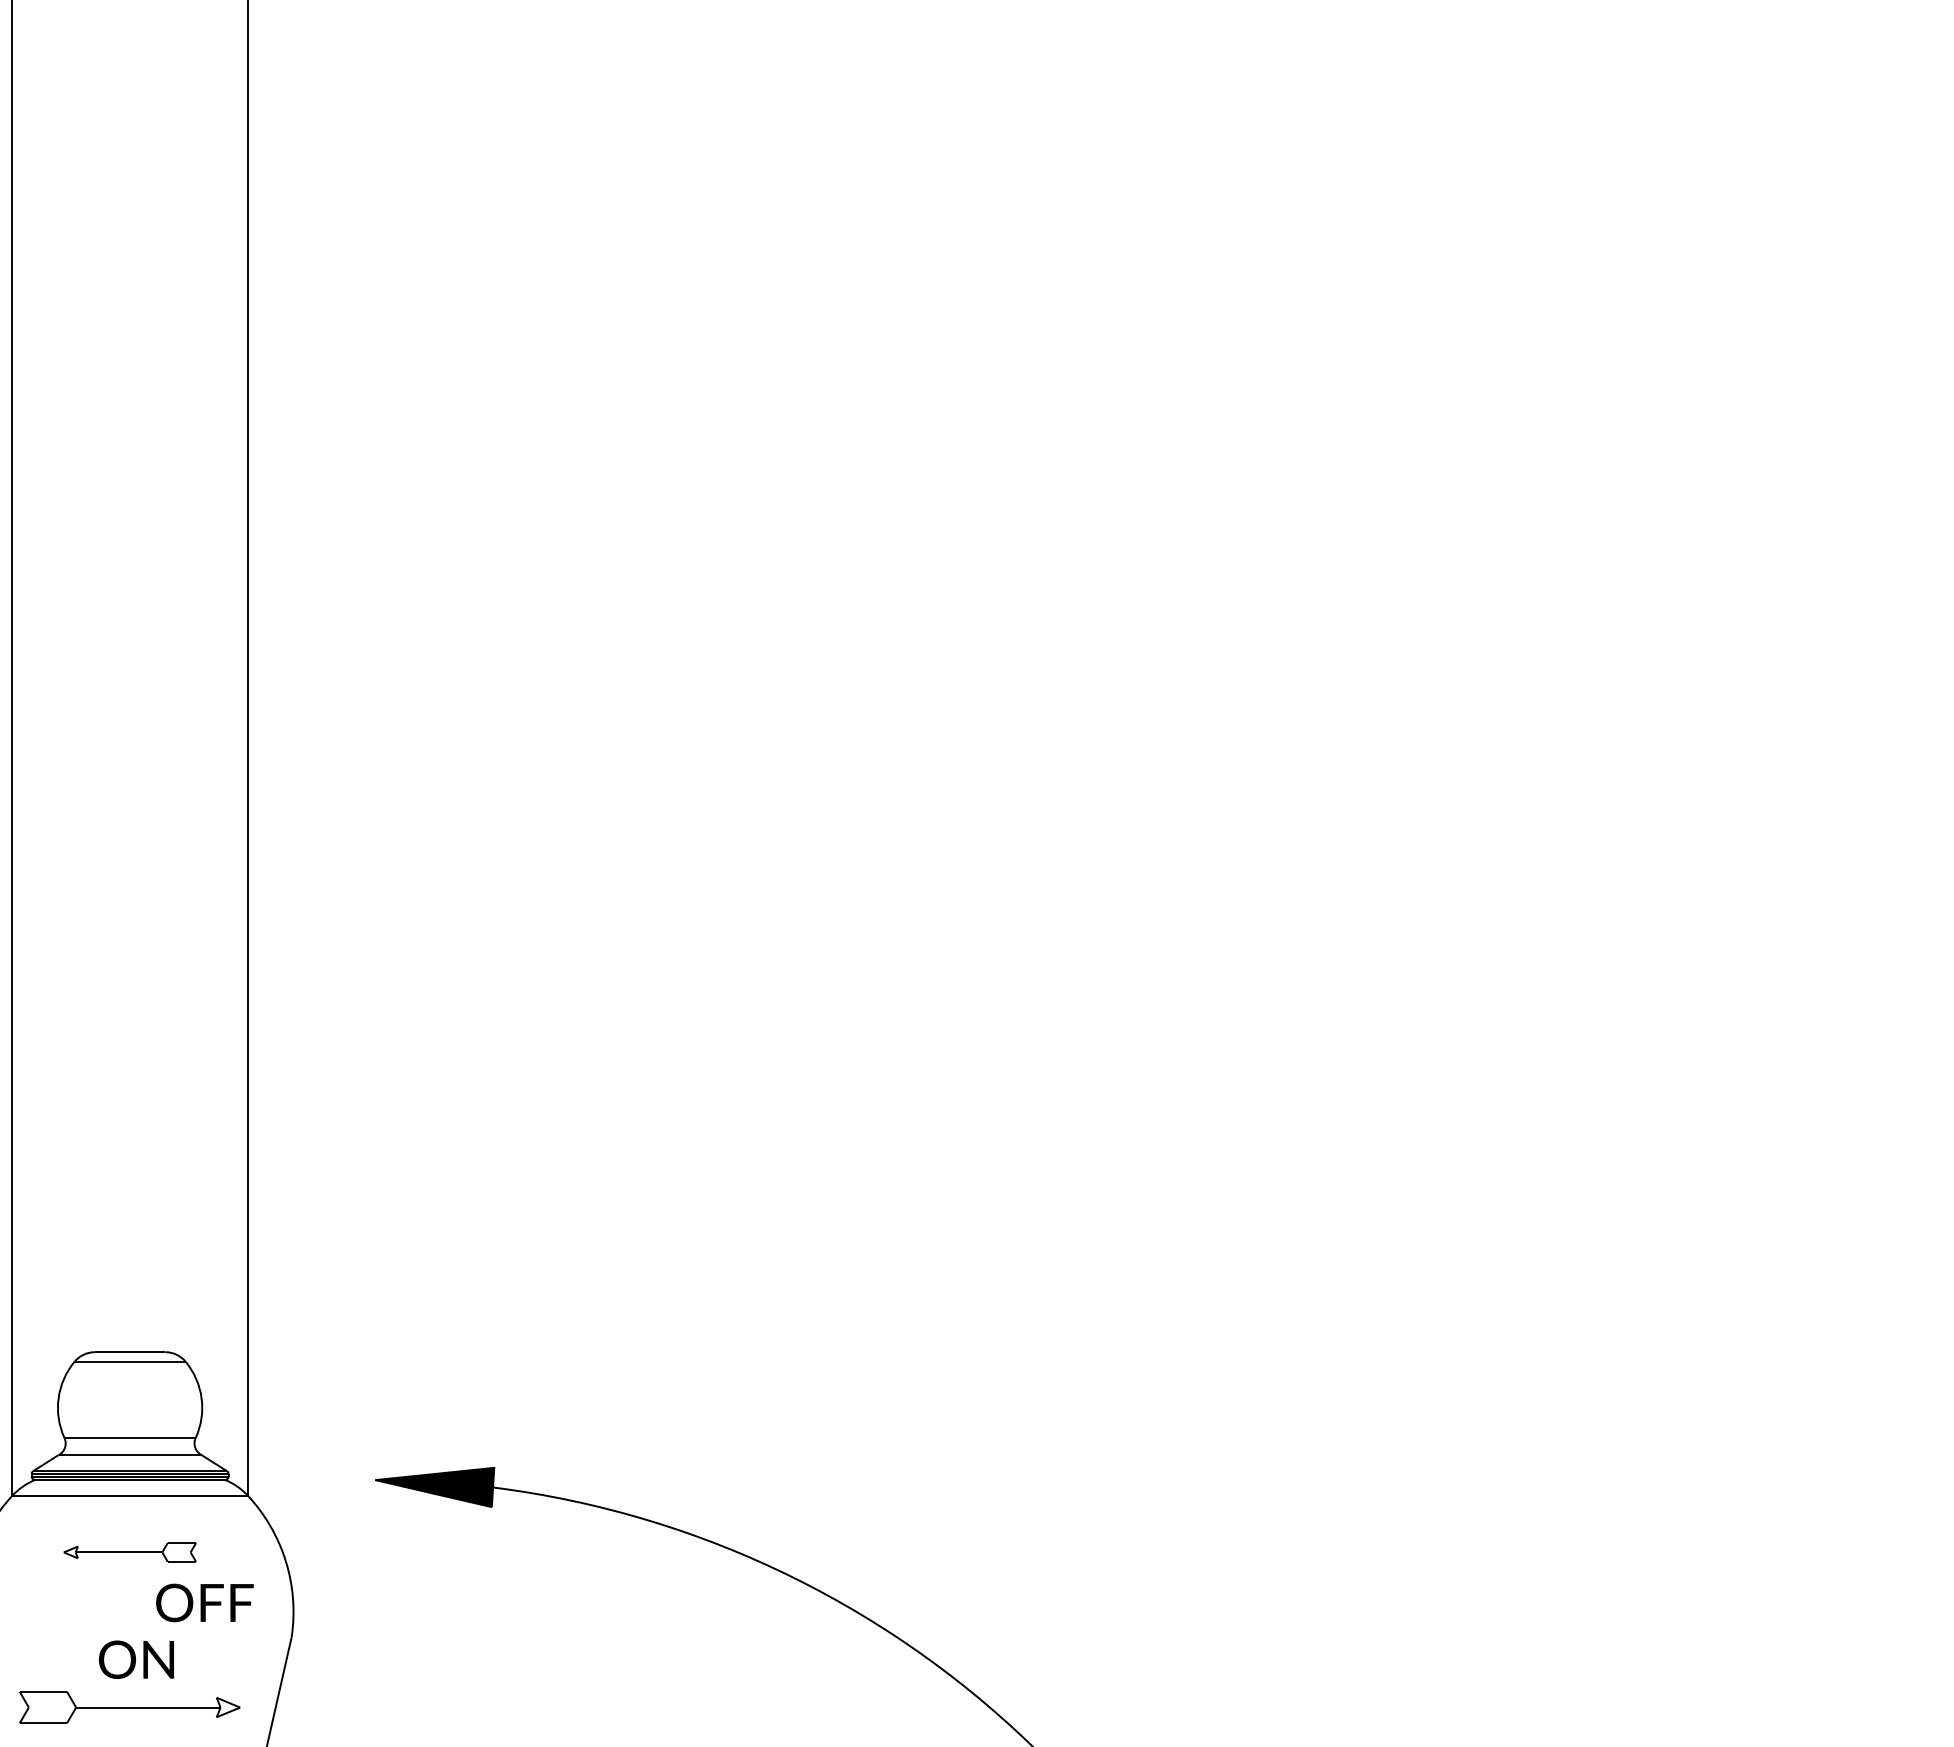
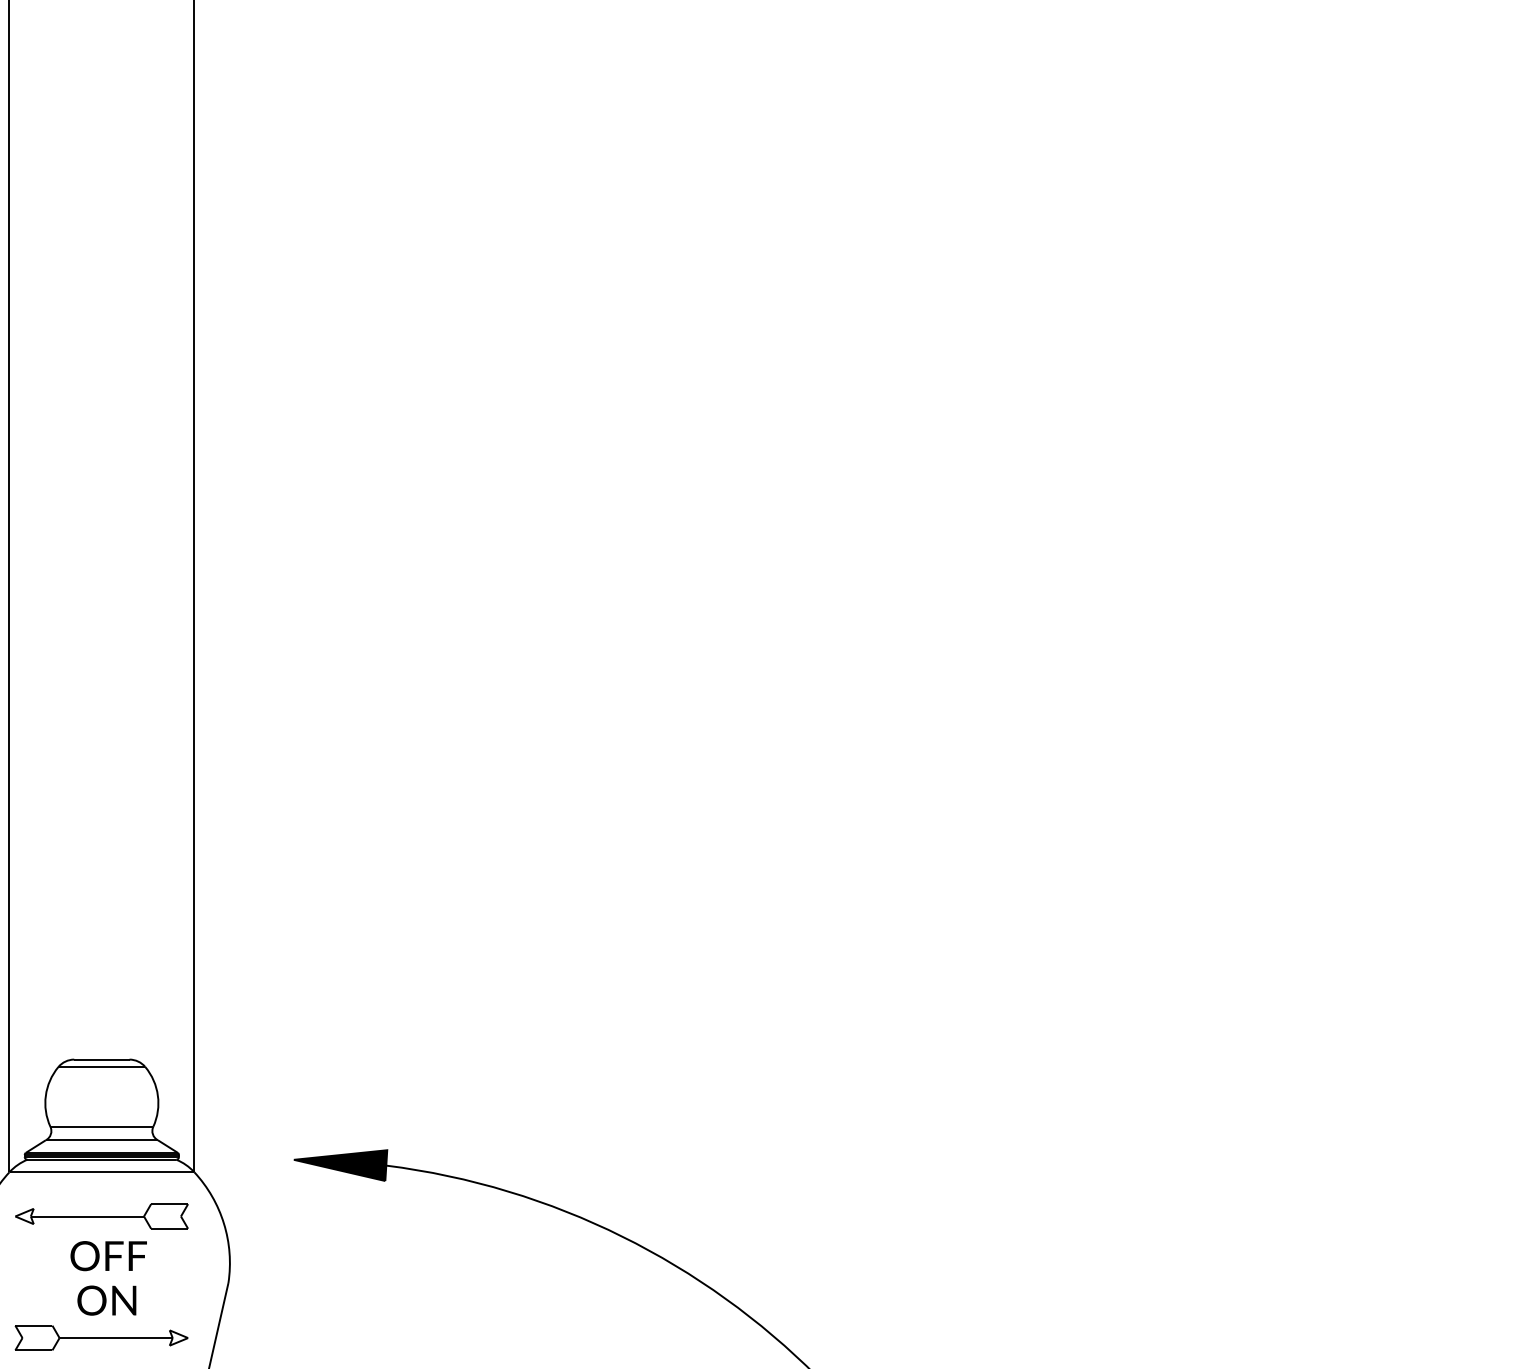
part: (129, 1552) -> (101, 1216), size x1.67
text: (204, 1602) -> (108, 1255), moved

